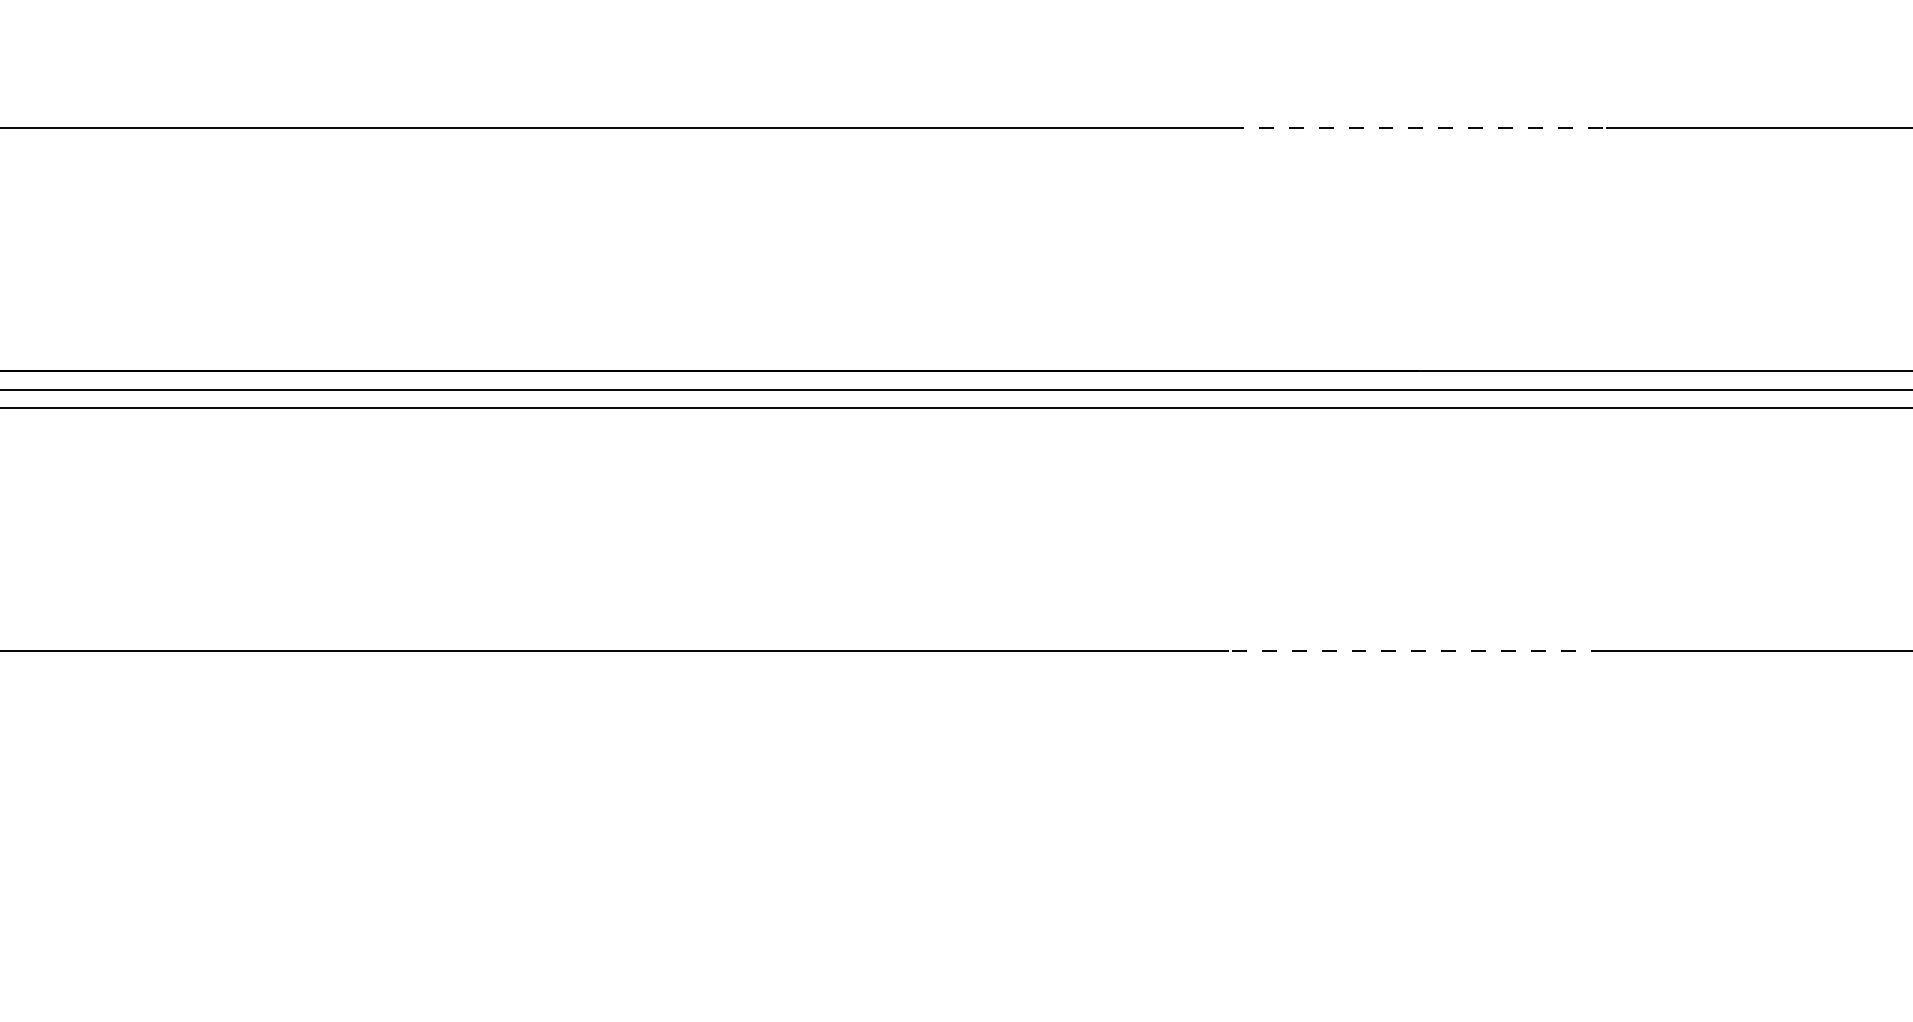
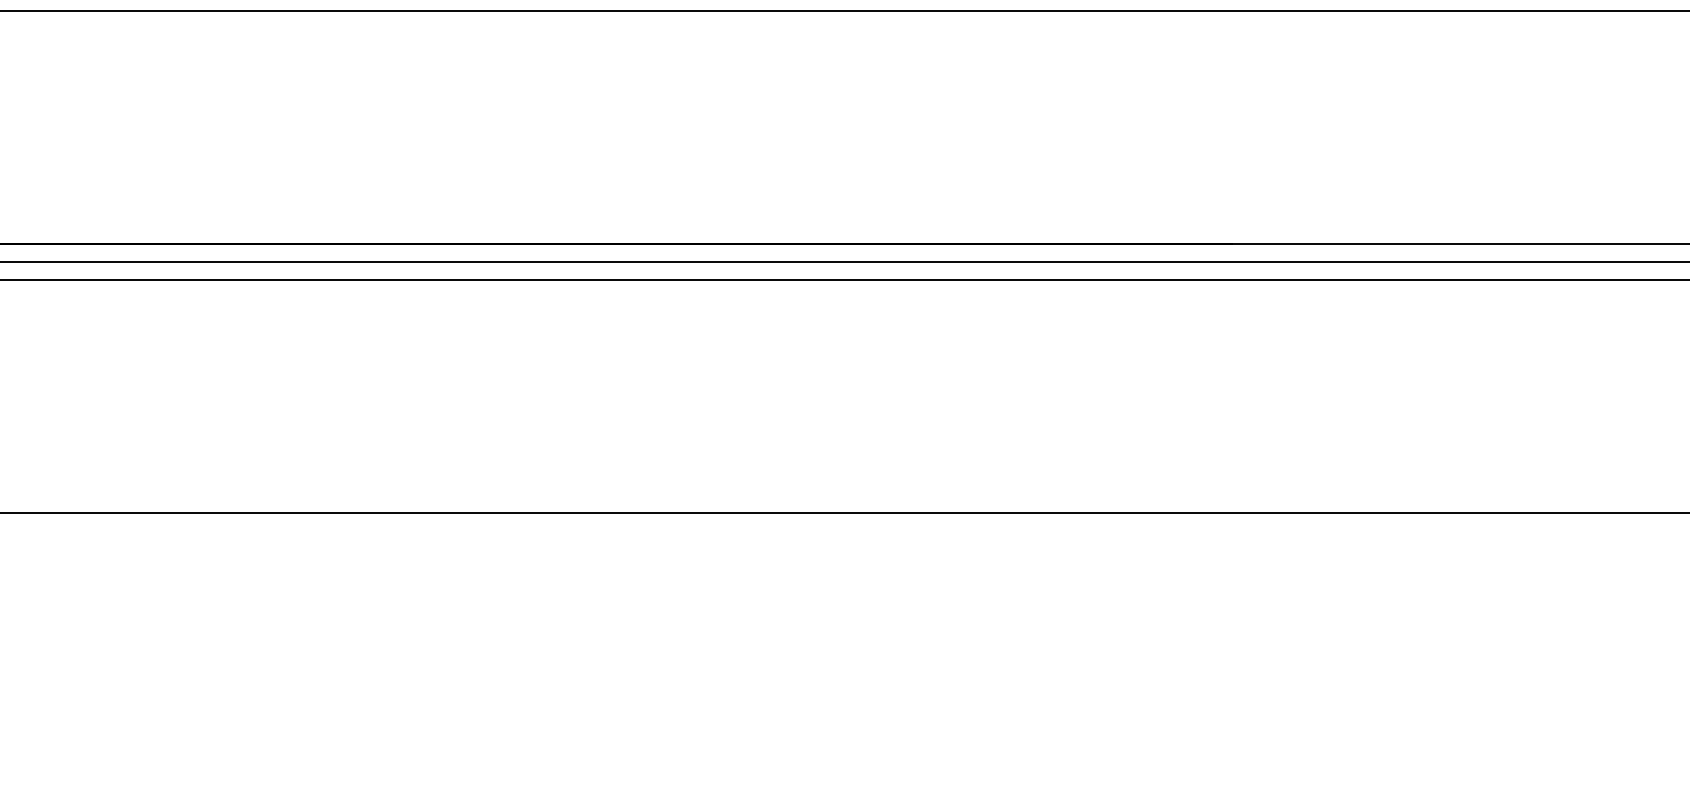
line: (1417, 127) -> (1232, 10), dashed -> solid
line: (1416, 651) -> (1231, 513), dashed -> solid

